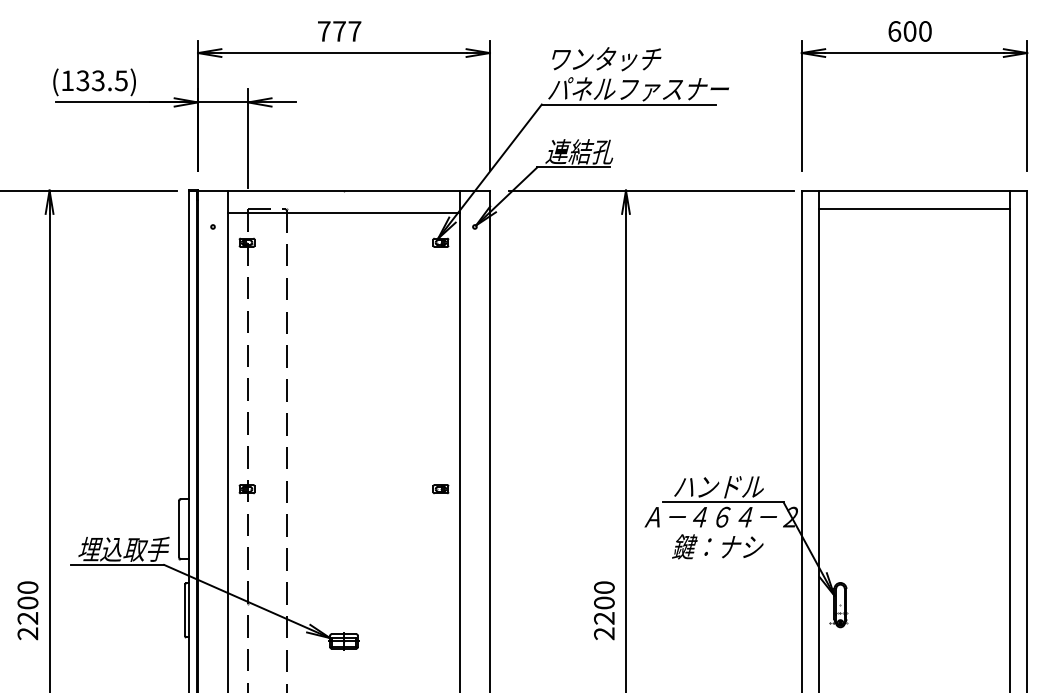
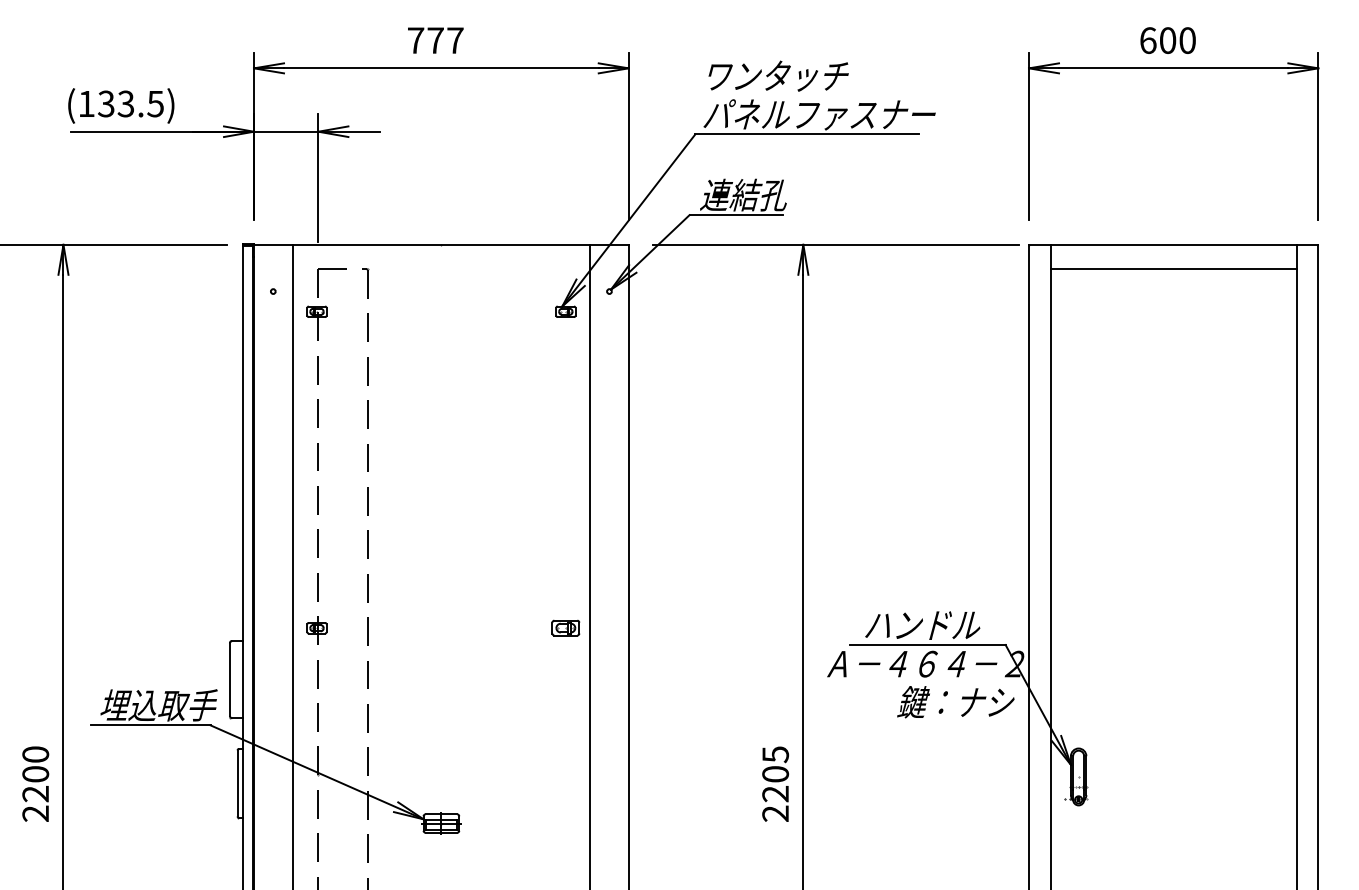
line: (343, 213) -> (440, 274), removed
part: (440, 489) -> (565, 628), size x1.4
text: (717, 546) -> (955, 701), moved
text: (604, 587) -> (775, 754), 2200 -> 2205

